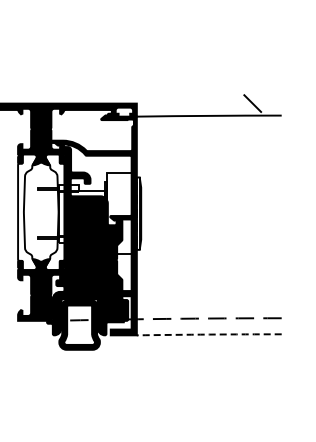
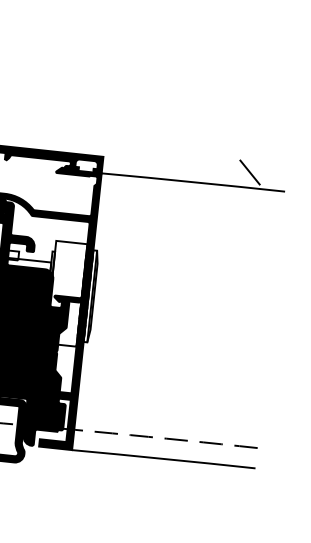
arc: (209, 334) -> (164, 458), dashed -> solid

